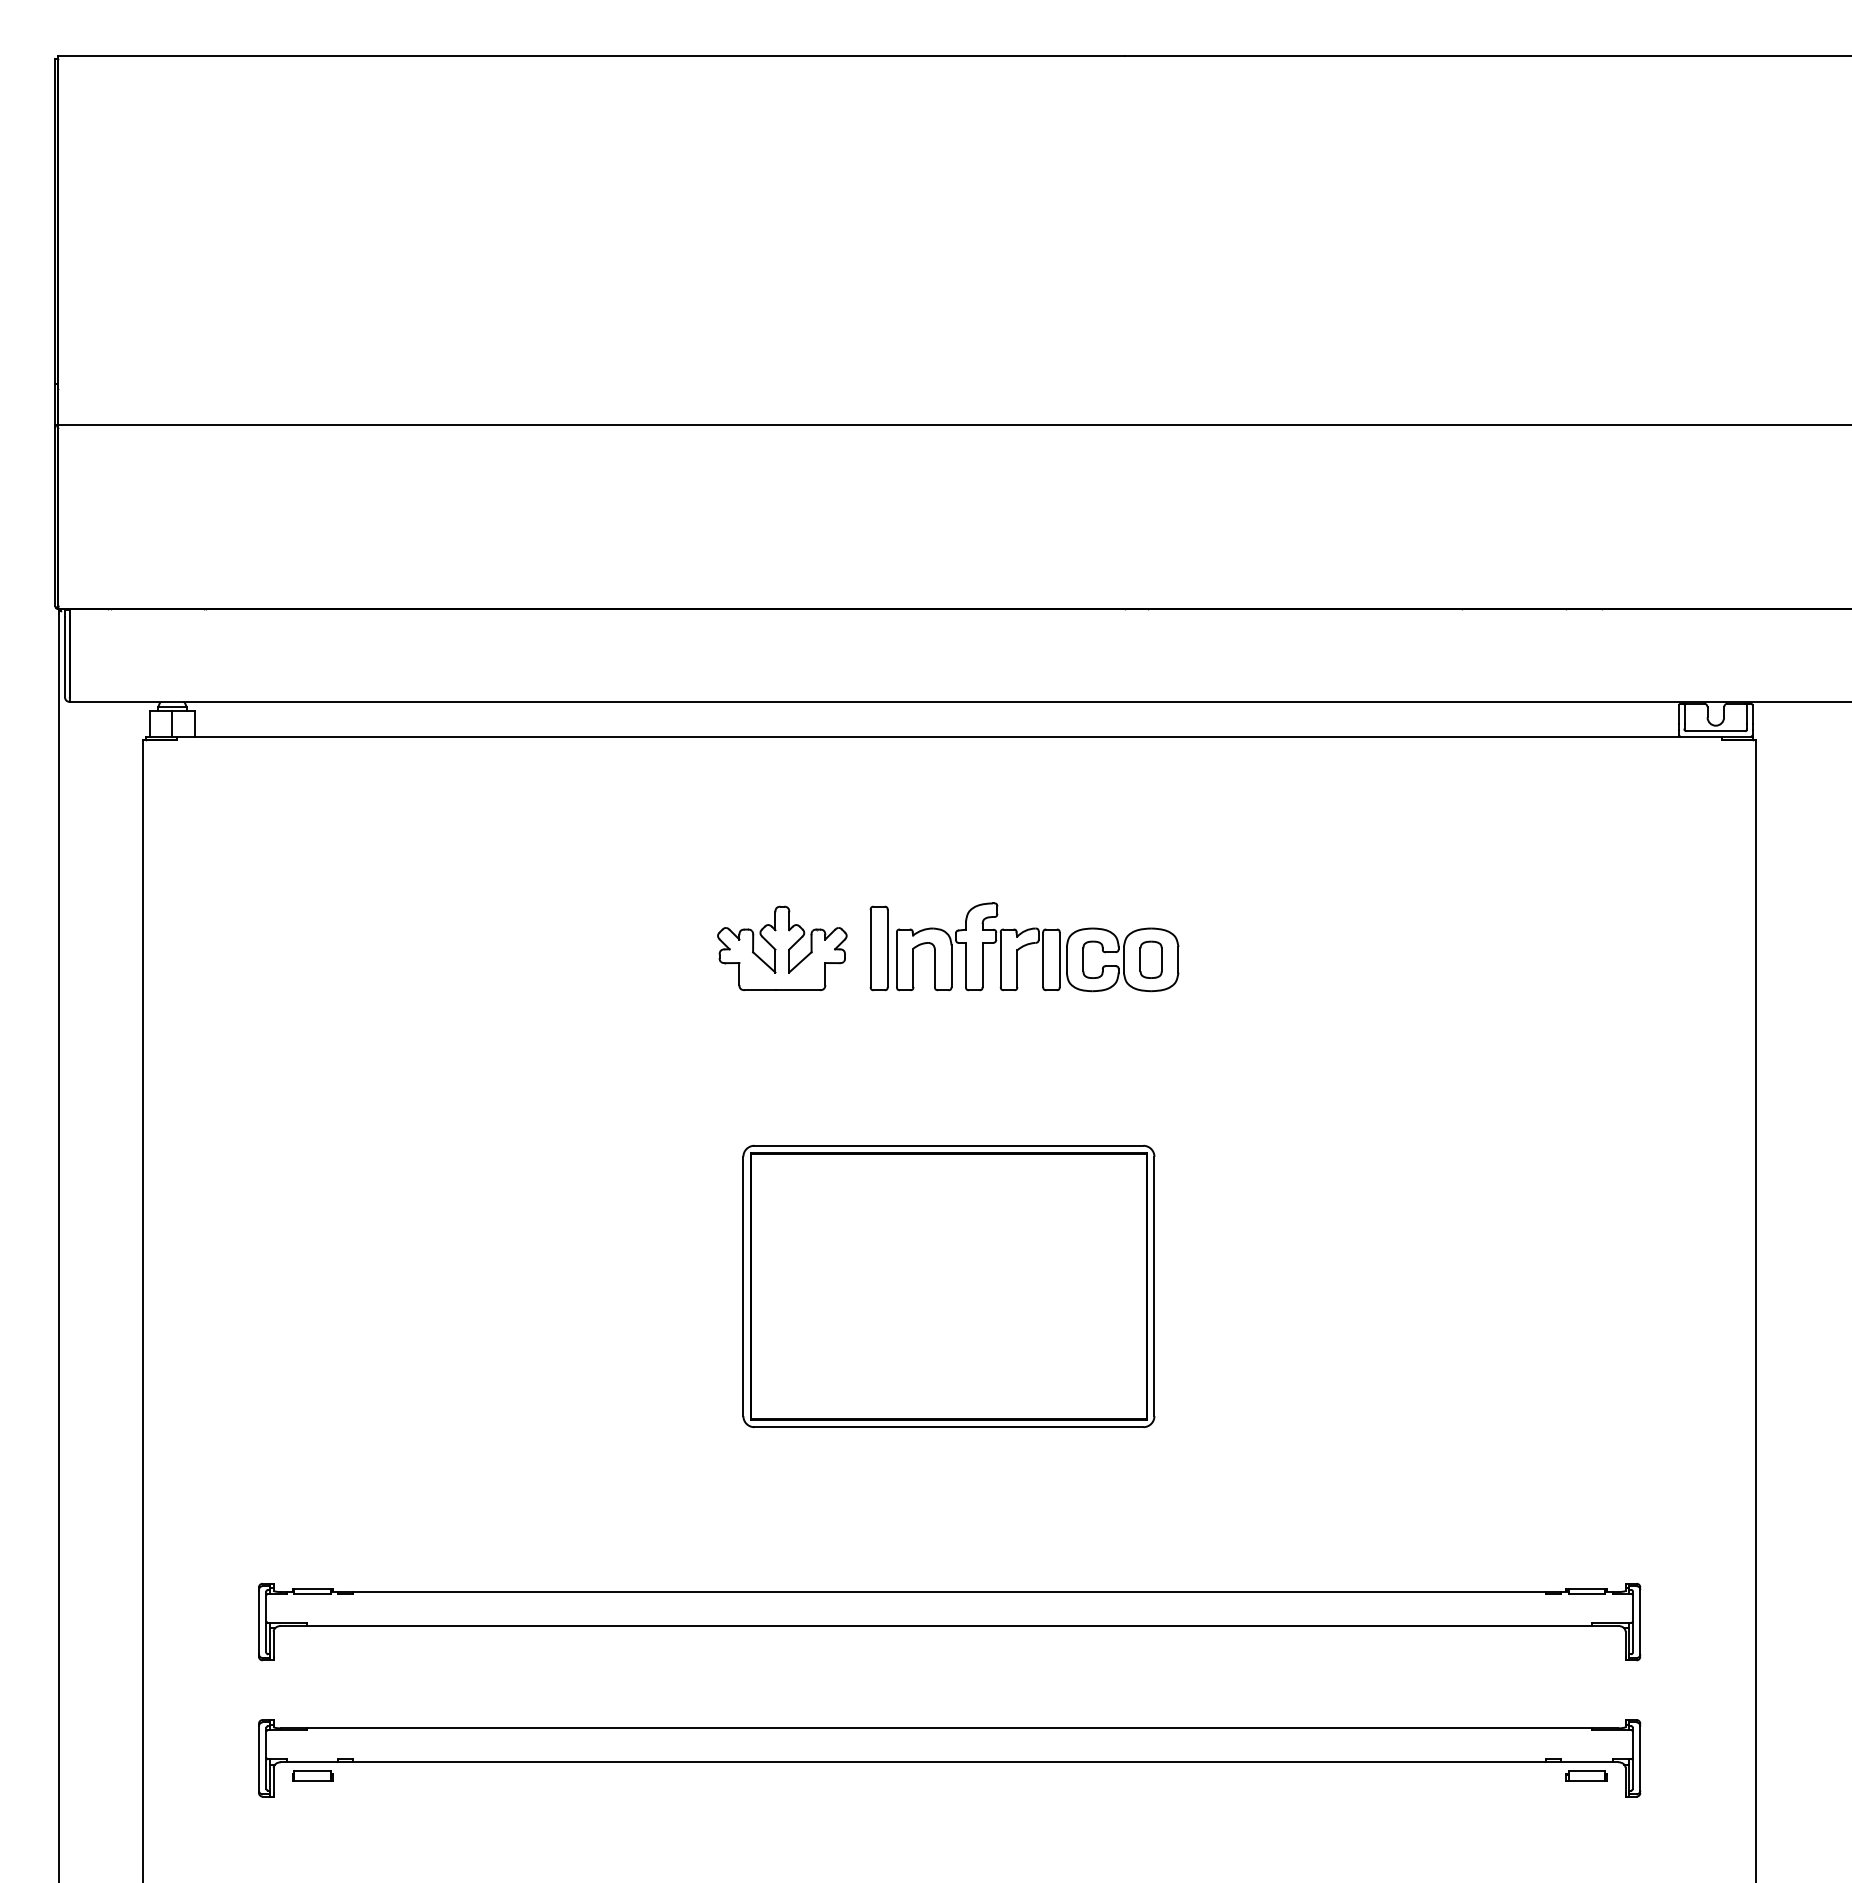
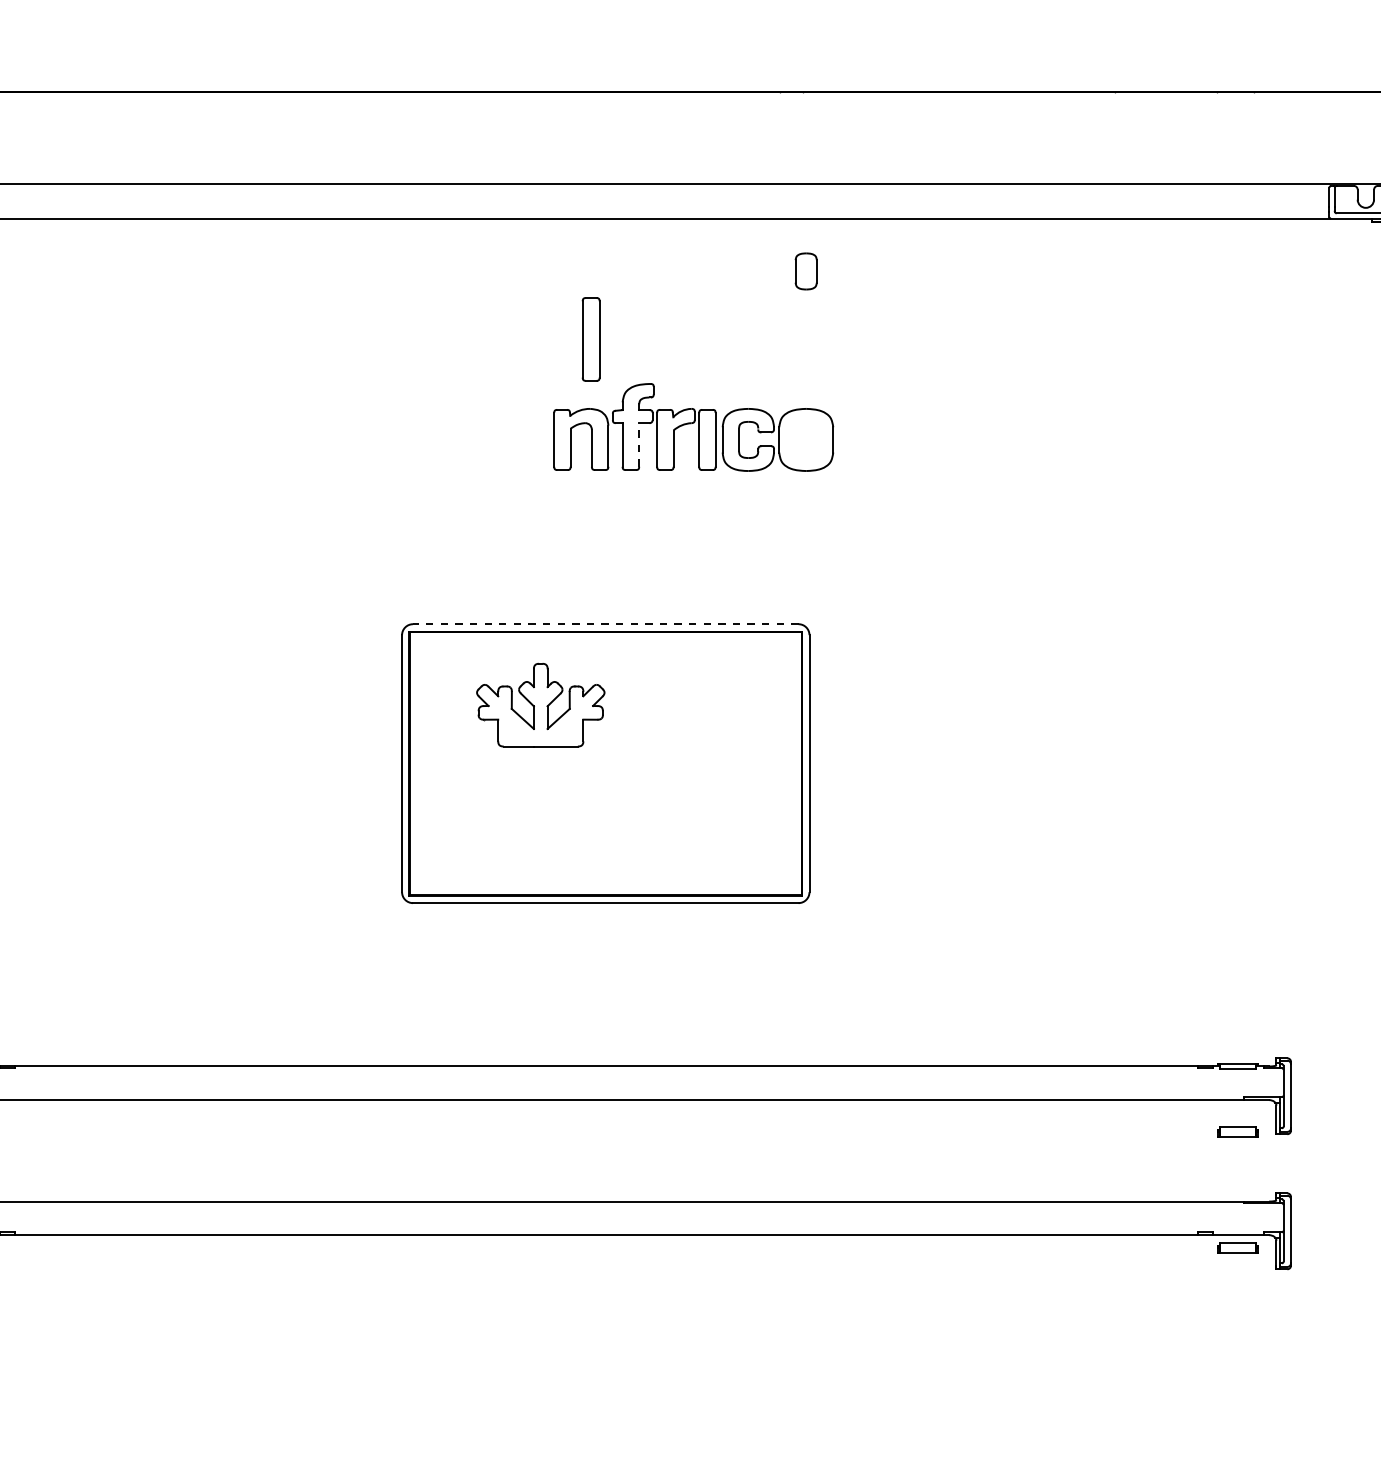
part: (782, 947) -> (540, 704), moved
part: (878, 948) -> (590, 339), moved
part: (1150, 959) -> (805, 271), moved
line: (982, 964) -> (639, 444), solid -> dashed
line: (948, 1145) -> (605, 623), solid -> dashed
part: (1586, 1658) -> (1237, 1132), added

